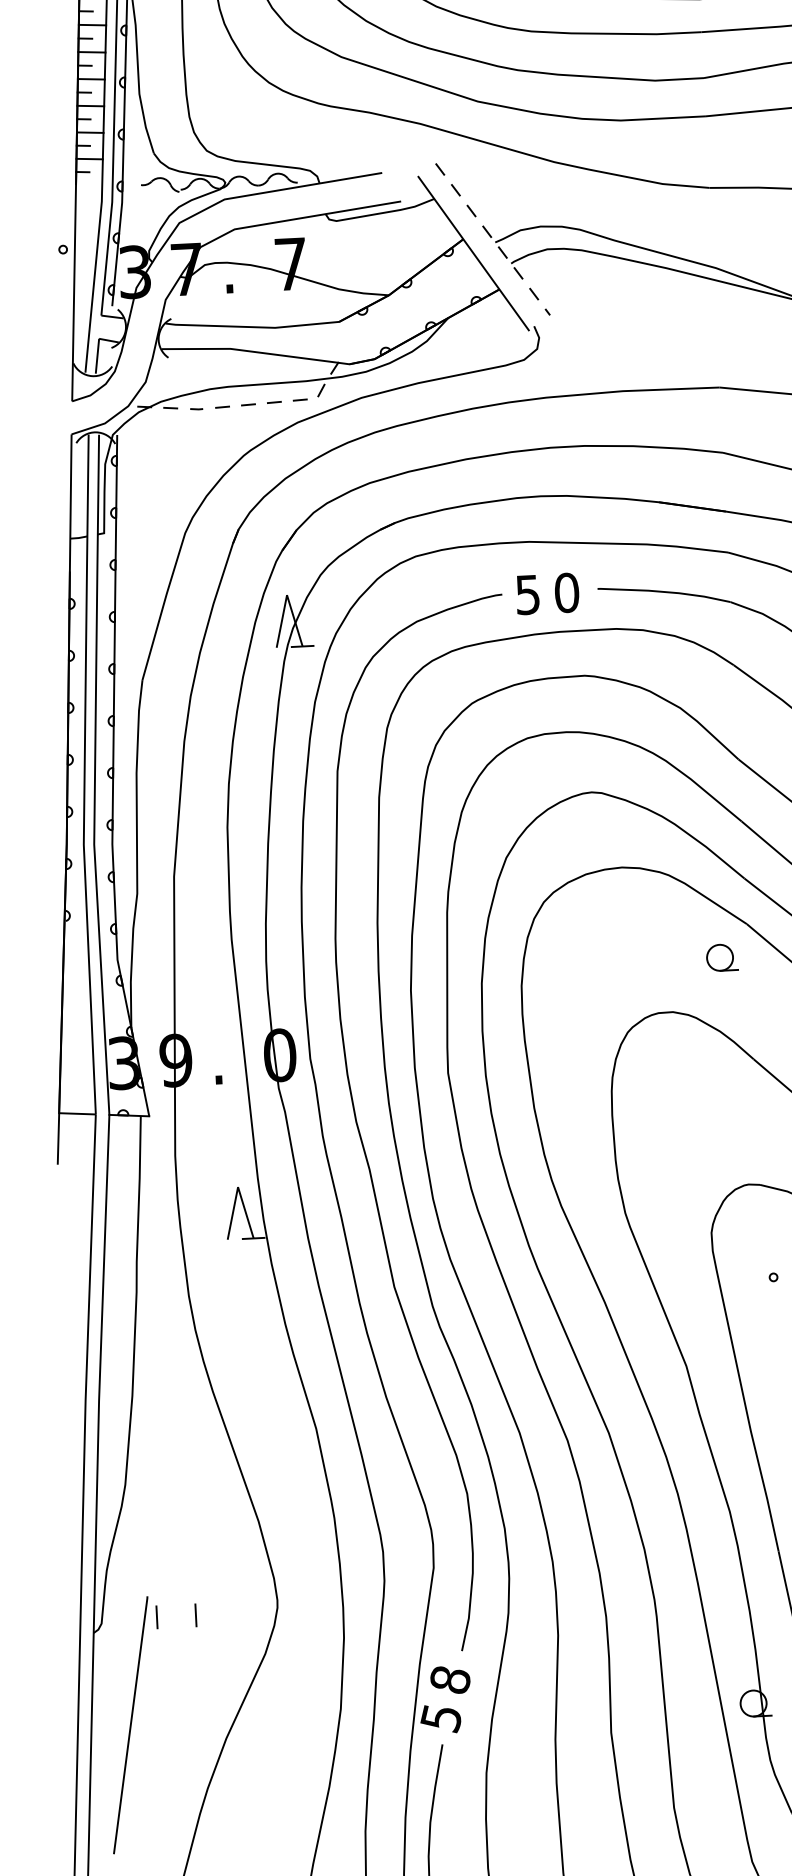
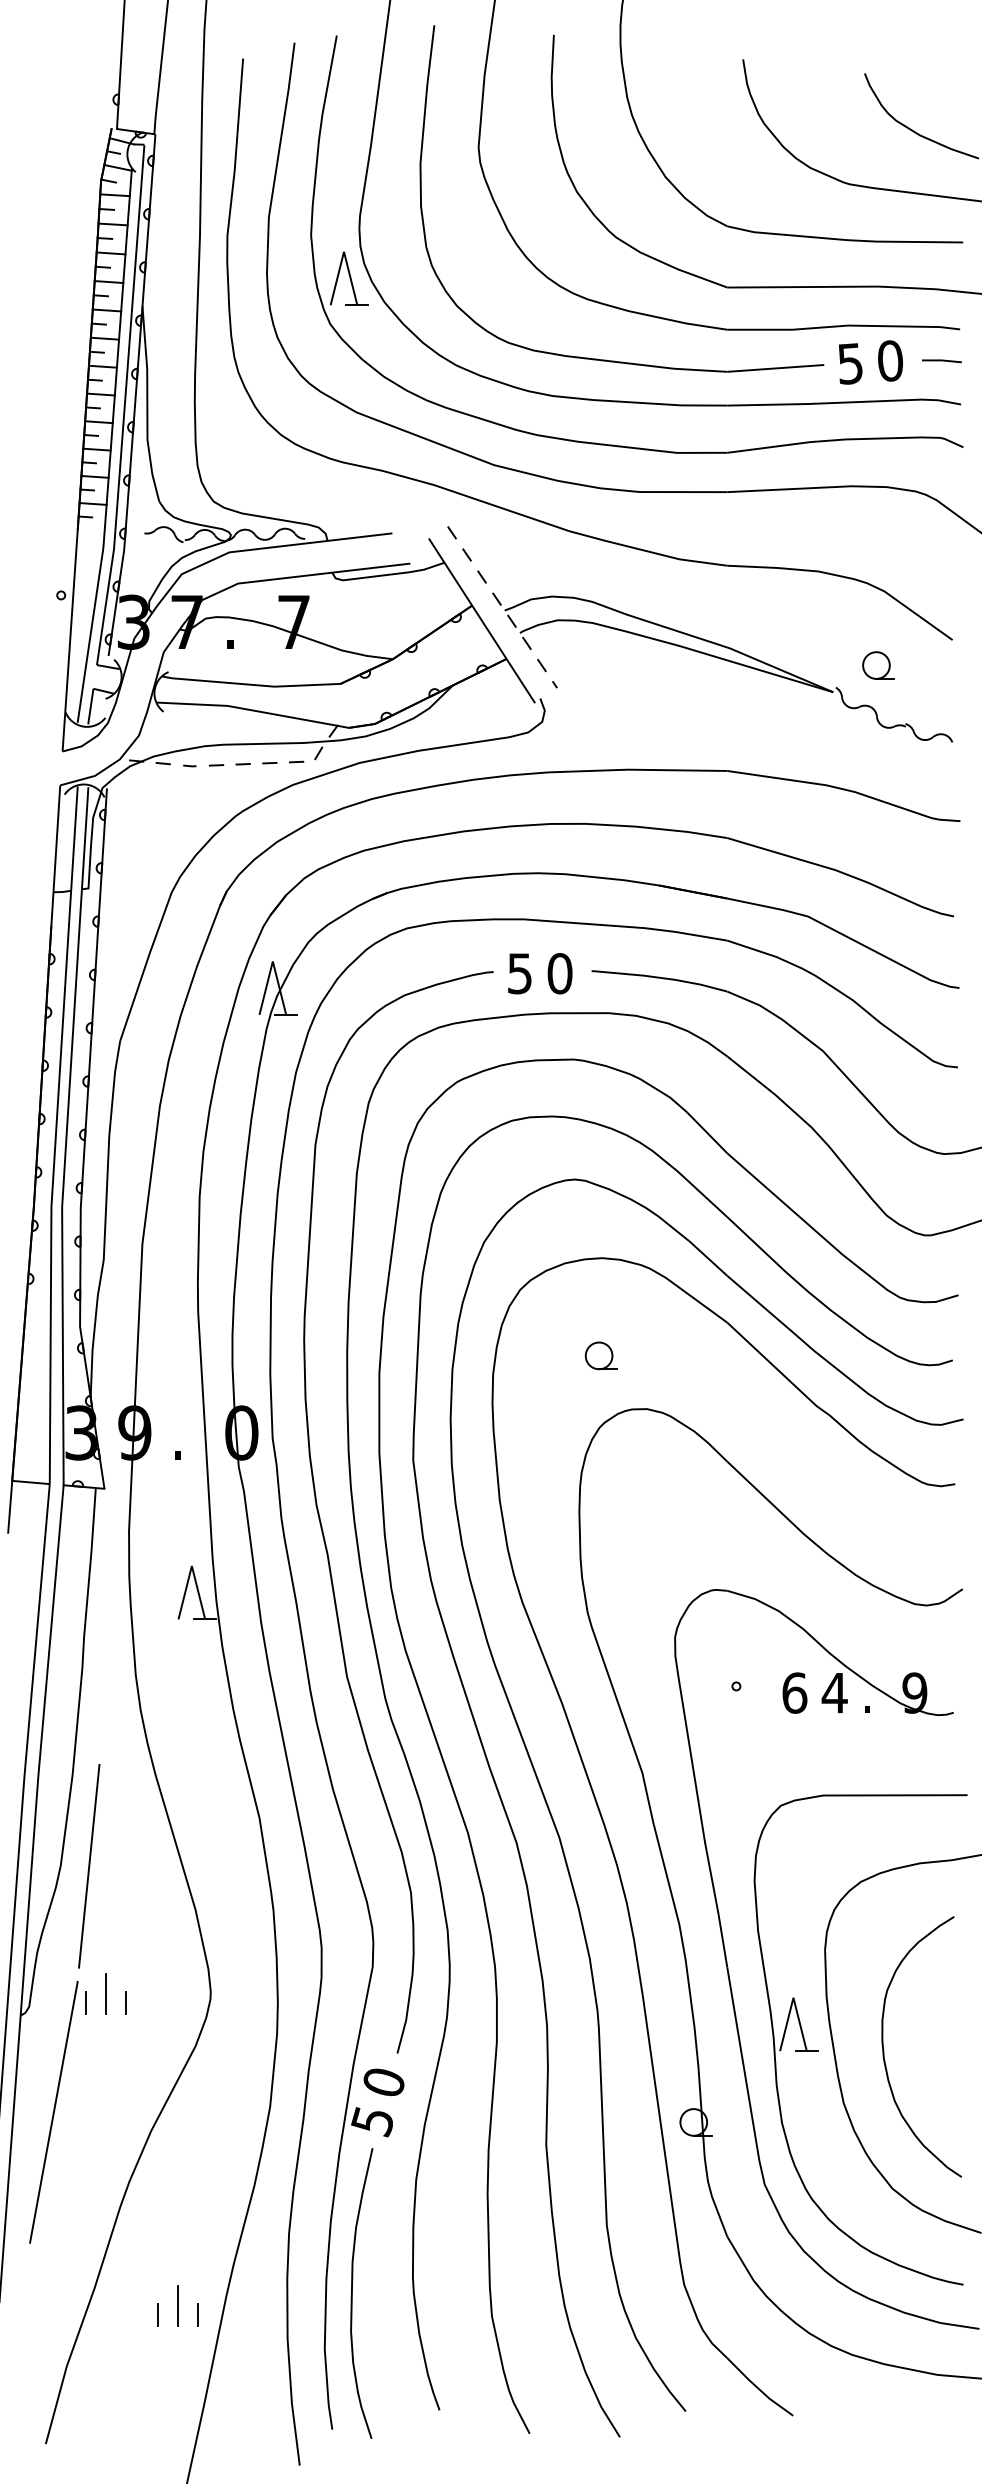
part: (721, 957) -> (600, 1355), moved
line: (153, 1483) -> (89, 1865), added
line: (176, 1608) -> (106, 1994), added
text: (449, 1679) -> (383, 2082), 8 -> 0

